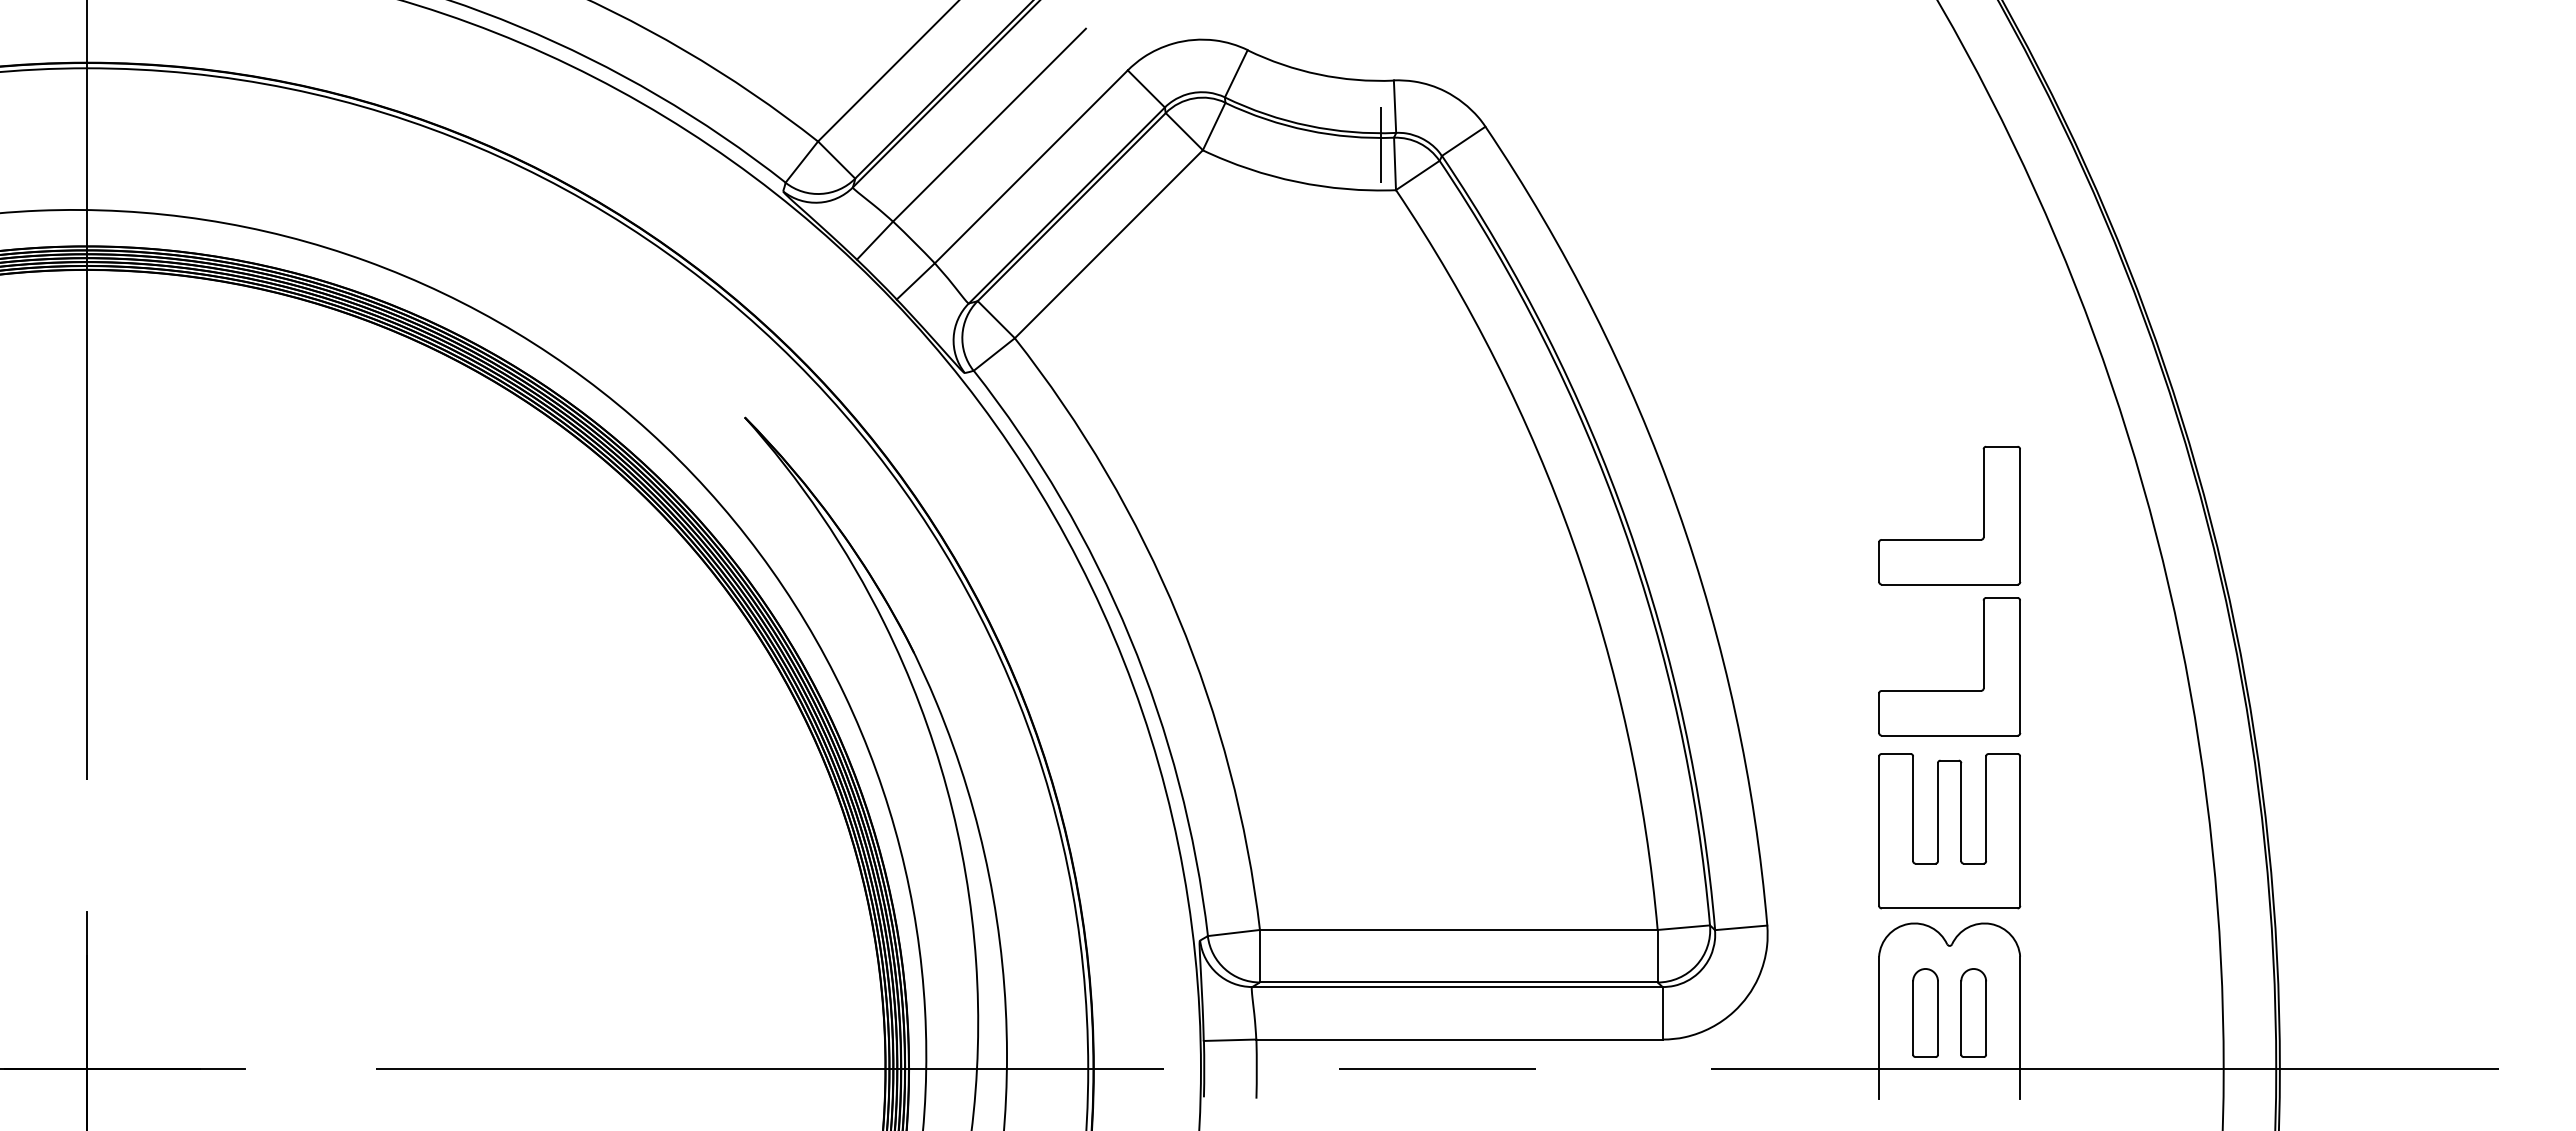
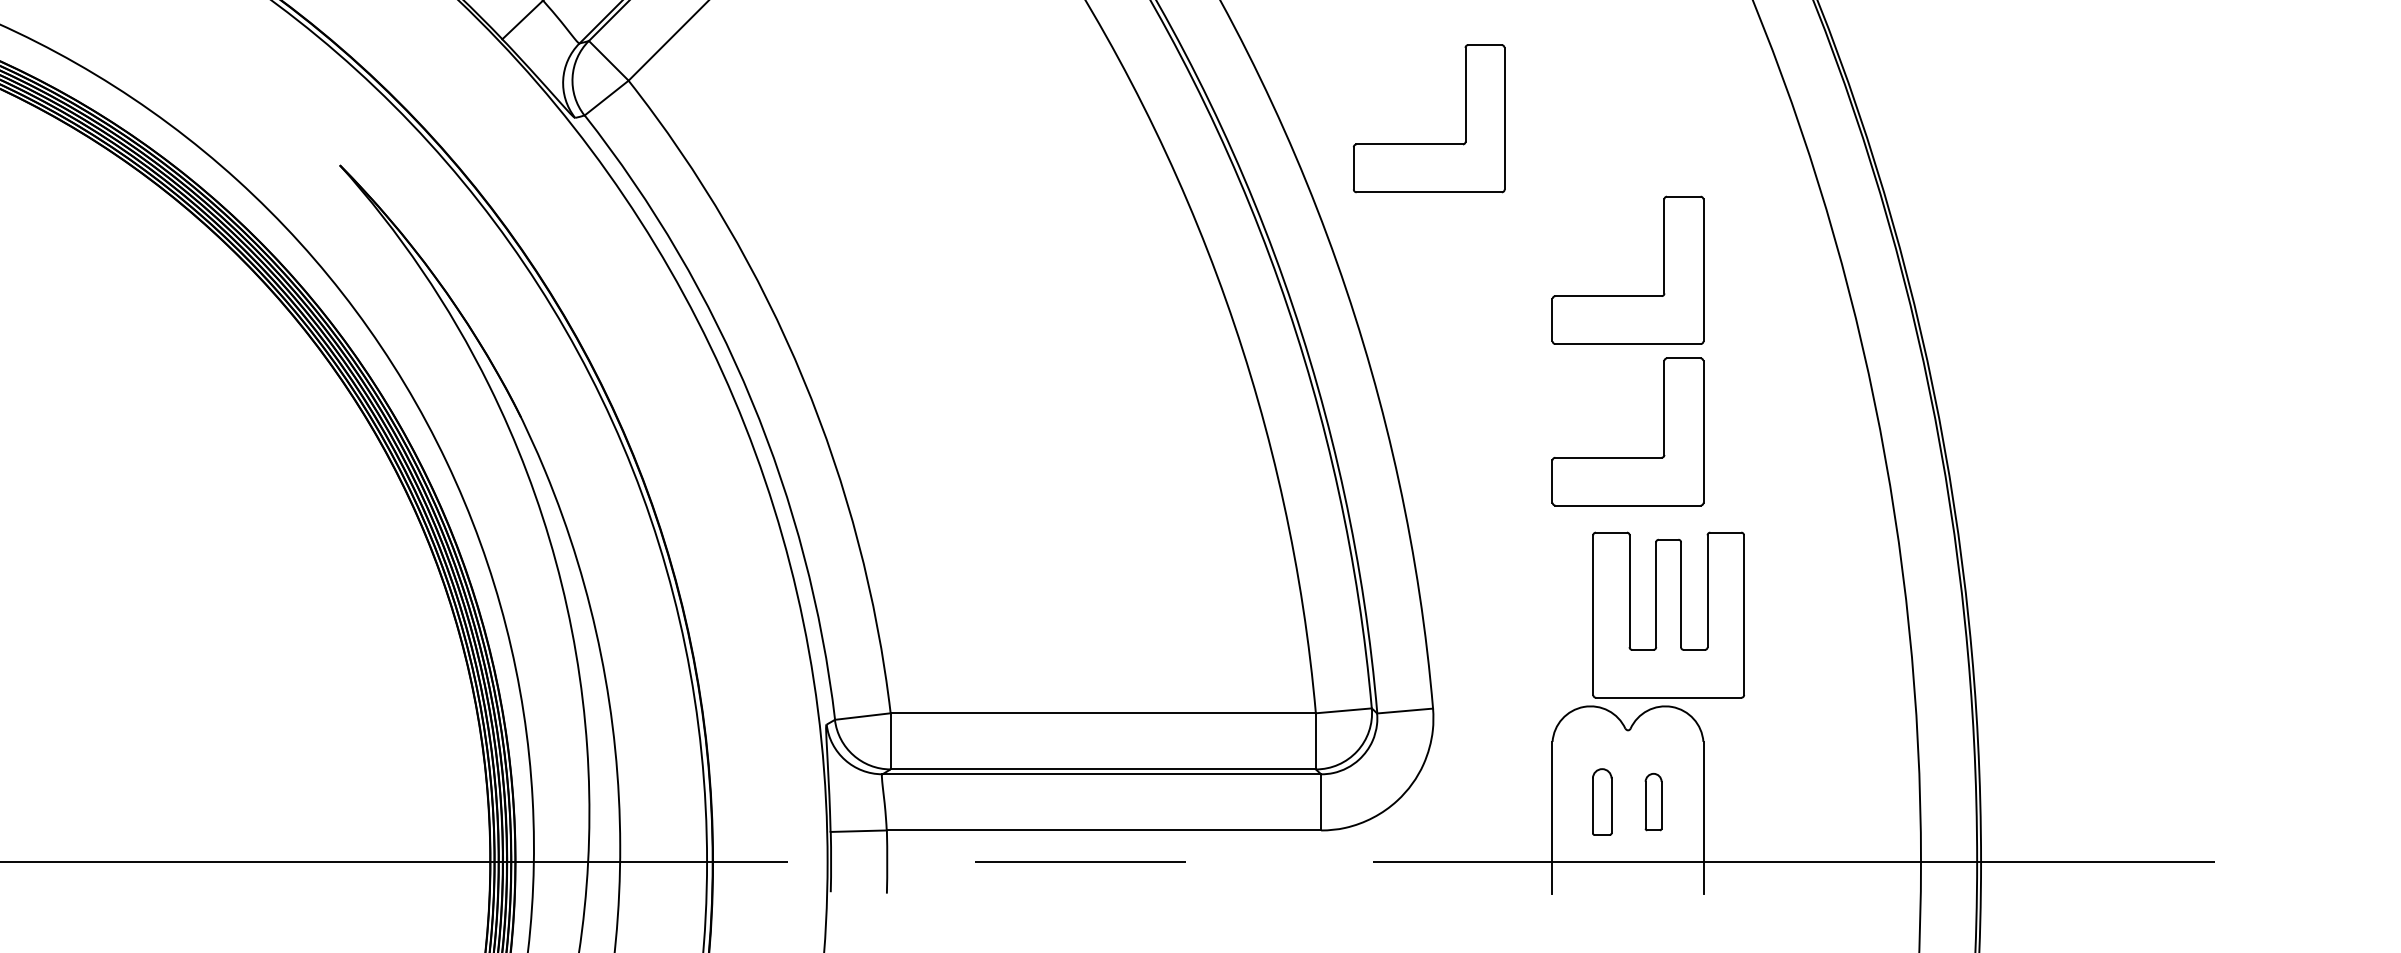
part: (1763, 397) -> (1428, 144), added
part: (1949, 831) -> (1668, 615), moved
part: (1925, 1012) -> (1602, 801), size x0.7
part: (1973, 1012) -> (1653, 801), size x0.6

